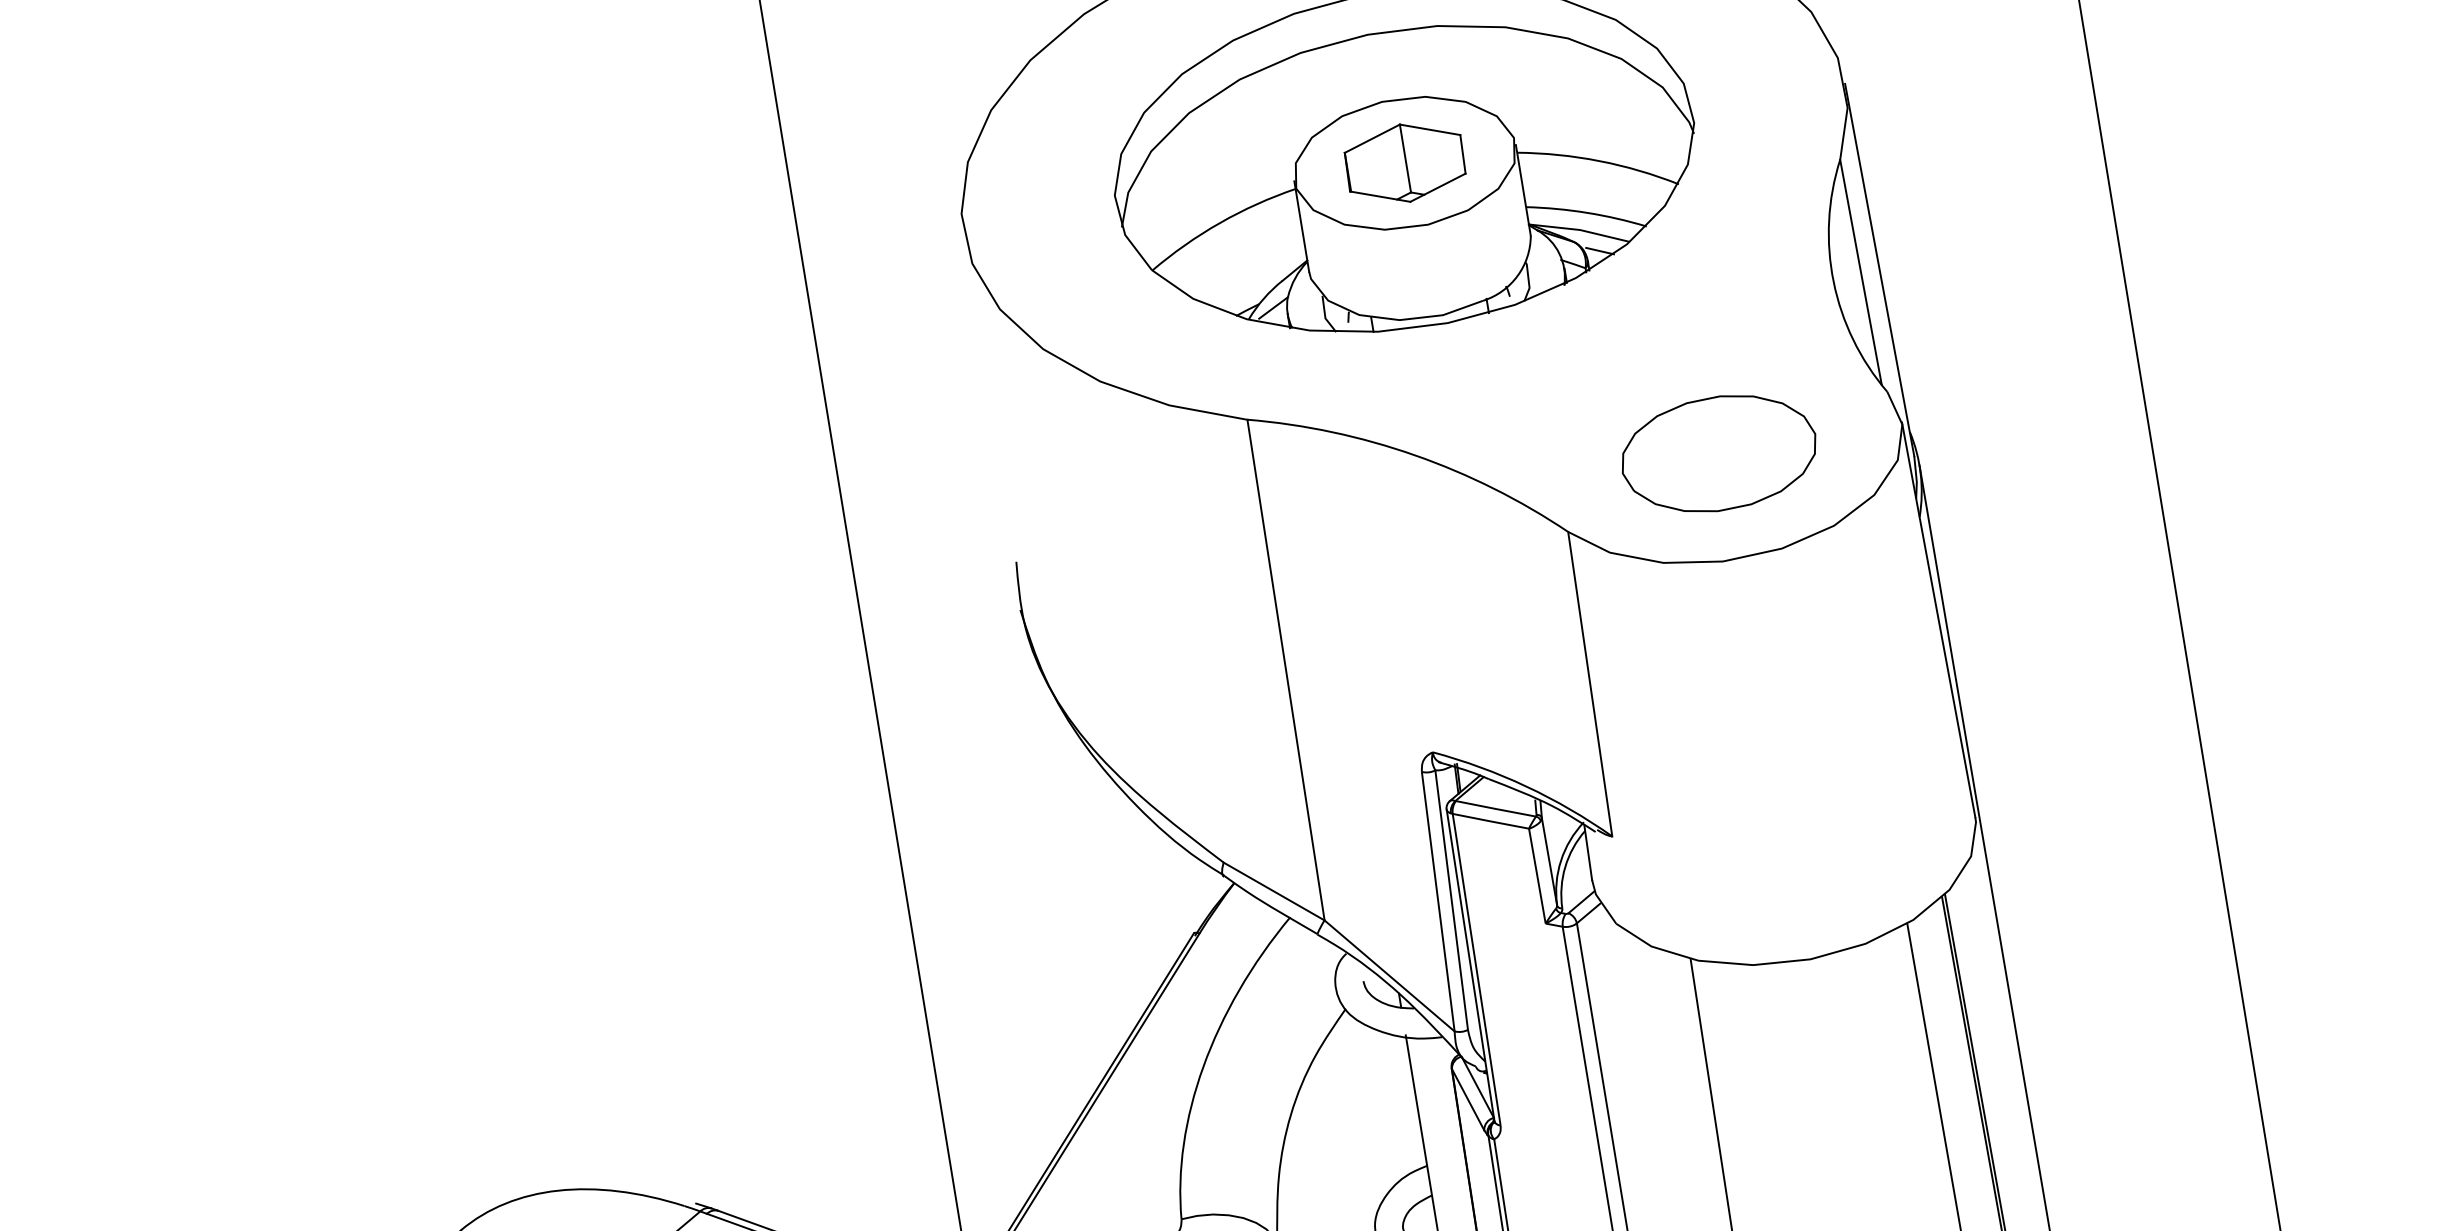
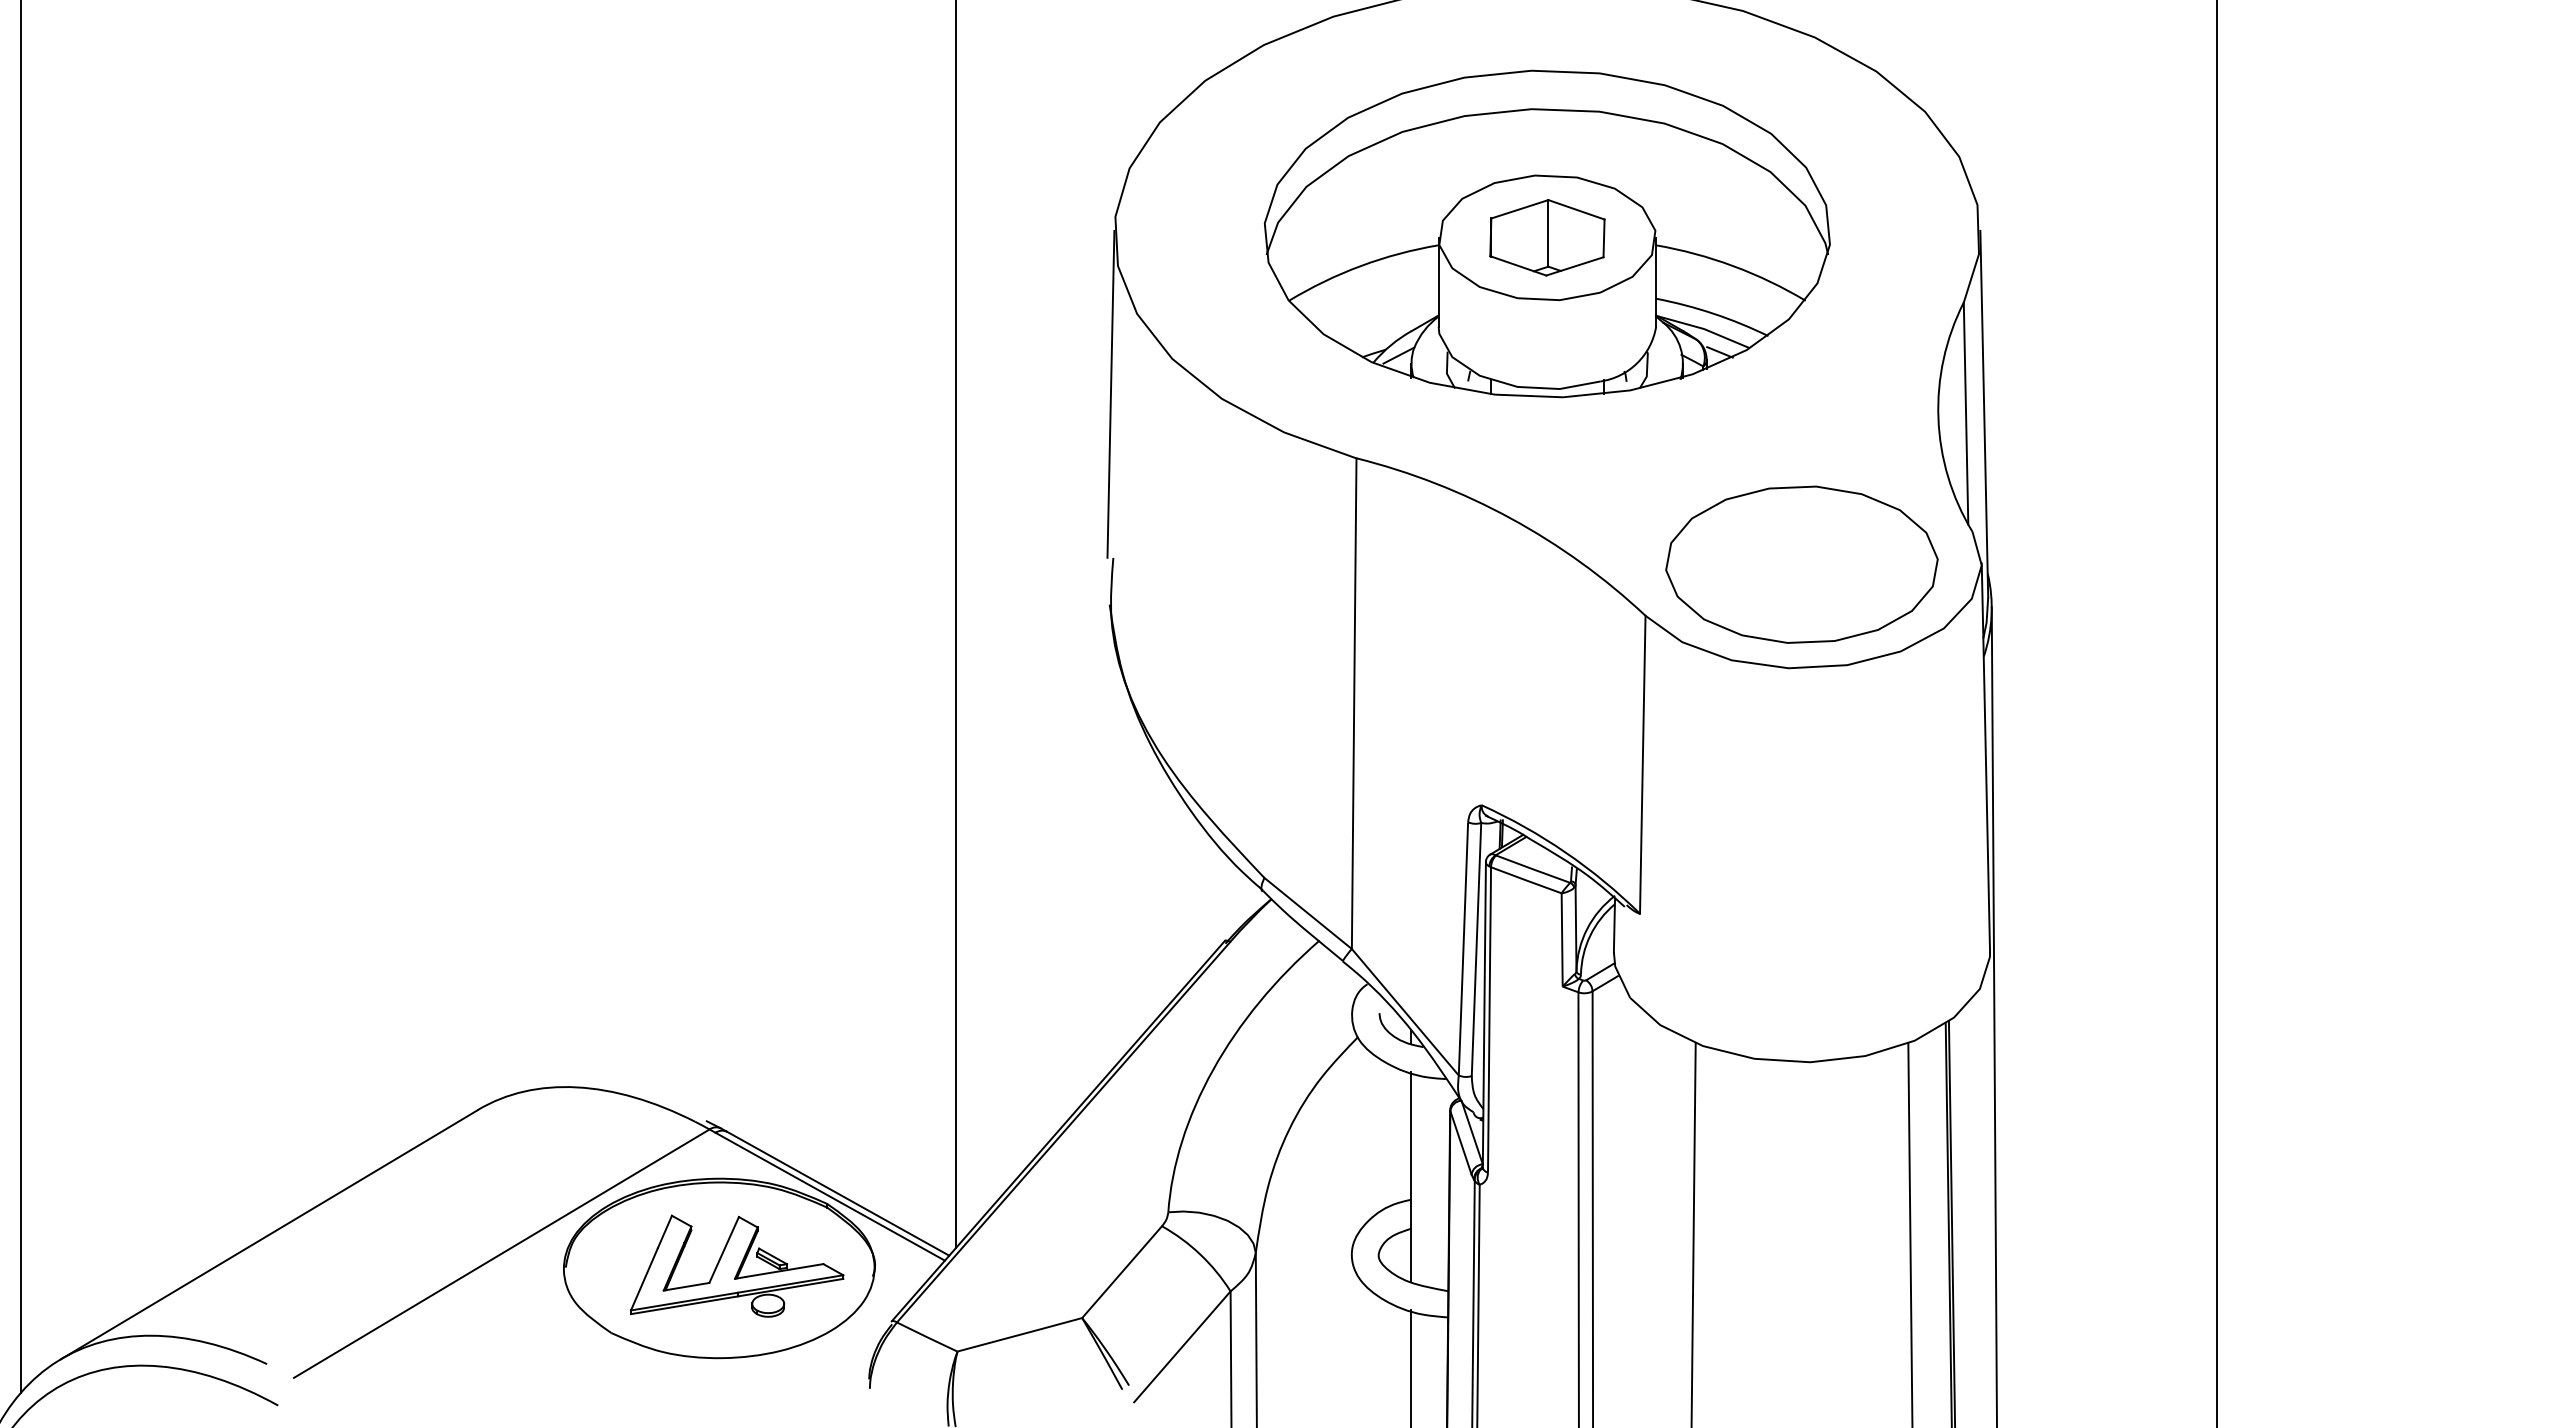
line: (986, 394) -> (1110, 393), added
part: (1718, 453) -> (1801, 564), size x1.43

